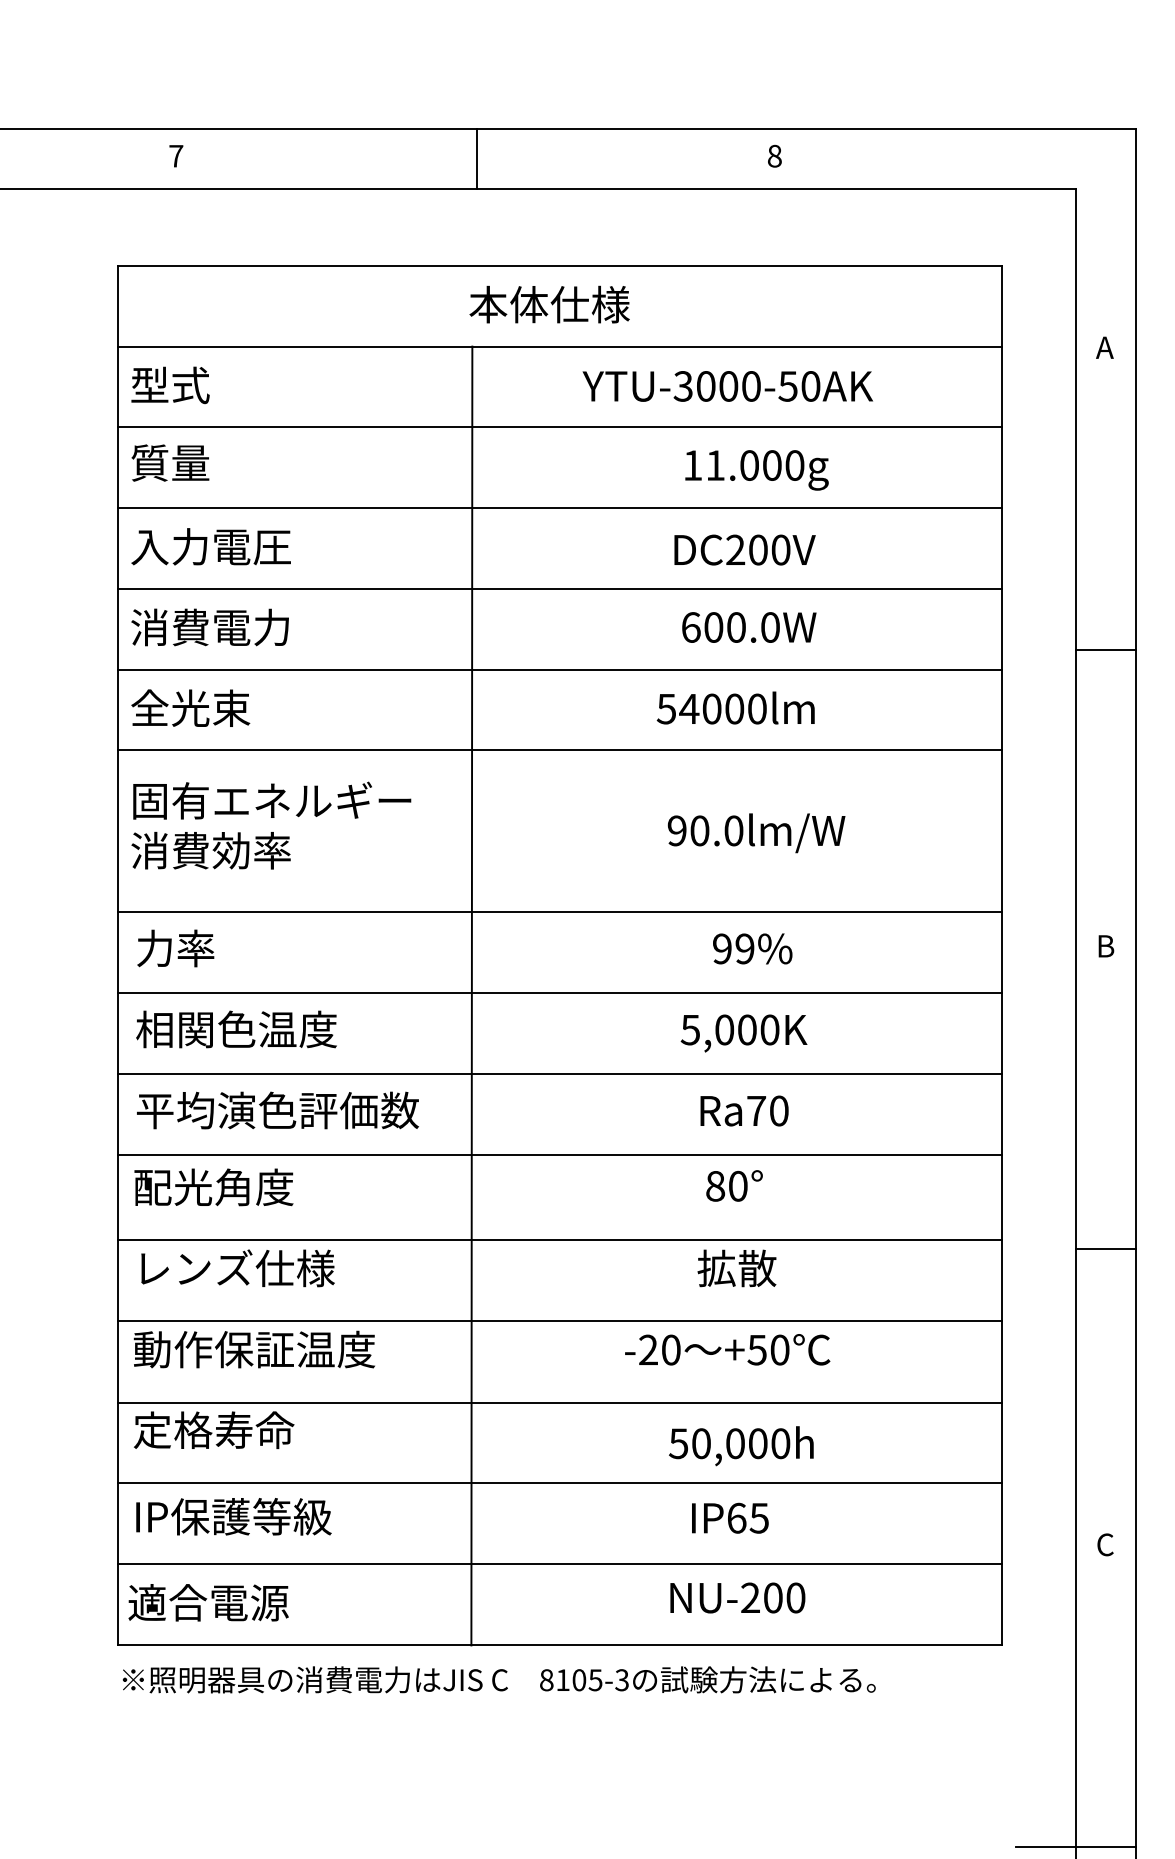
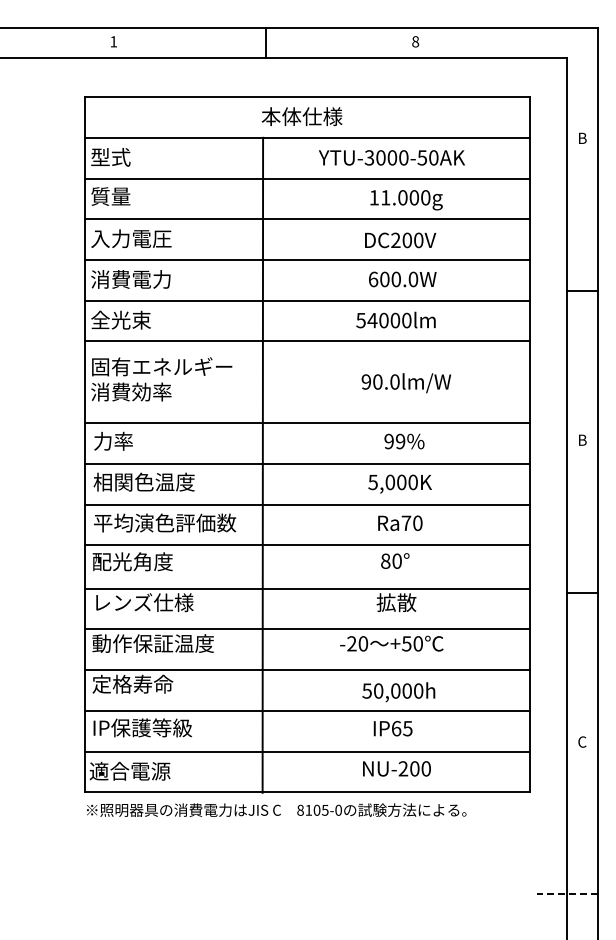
text: (175, 155) -> (113, 41), 7 -> 1
text: (1103, 345) -> (581, 137), A -> B
text: (621, 1680) -> (338, 810), 8105-3 -> 8105-0
line: (1074, 1847) -> (566, 894), solid -> dashed

